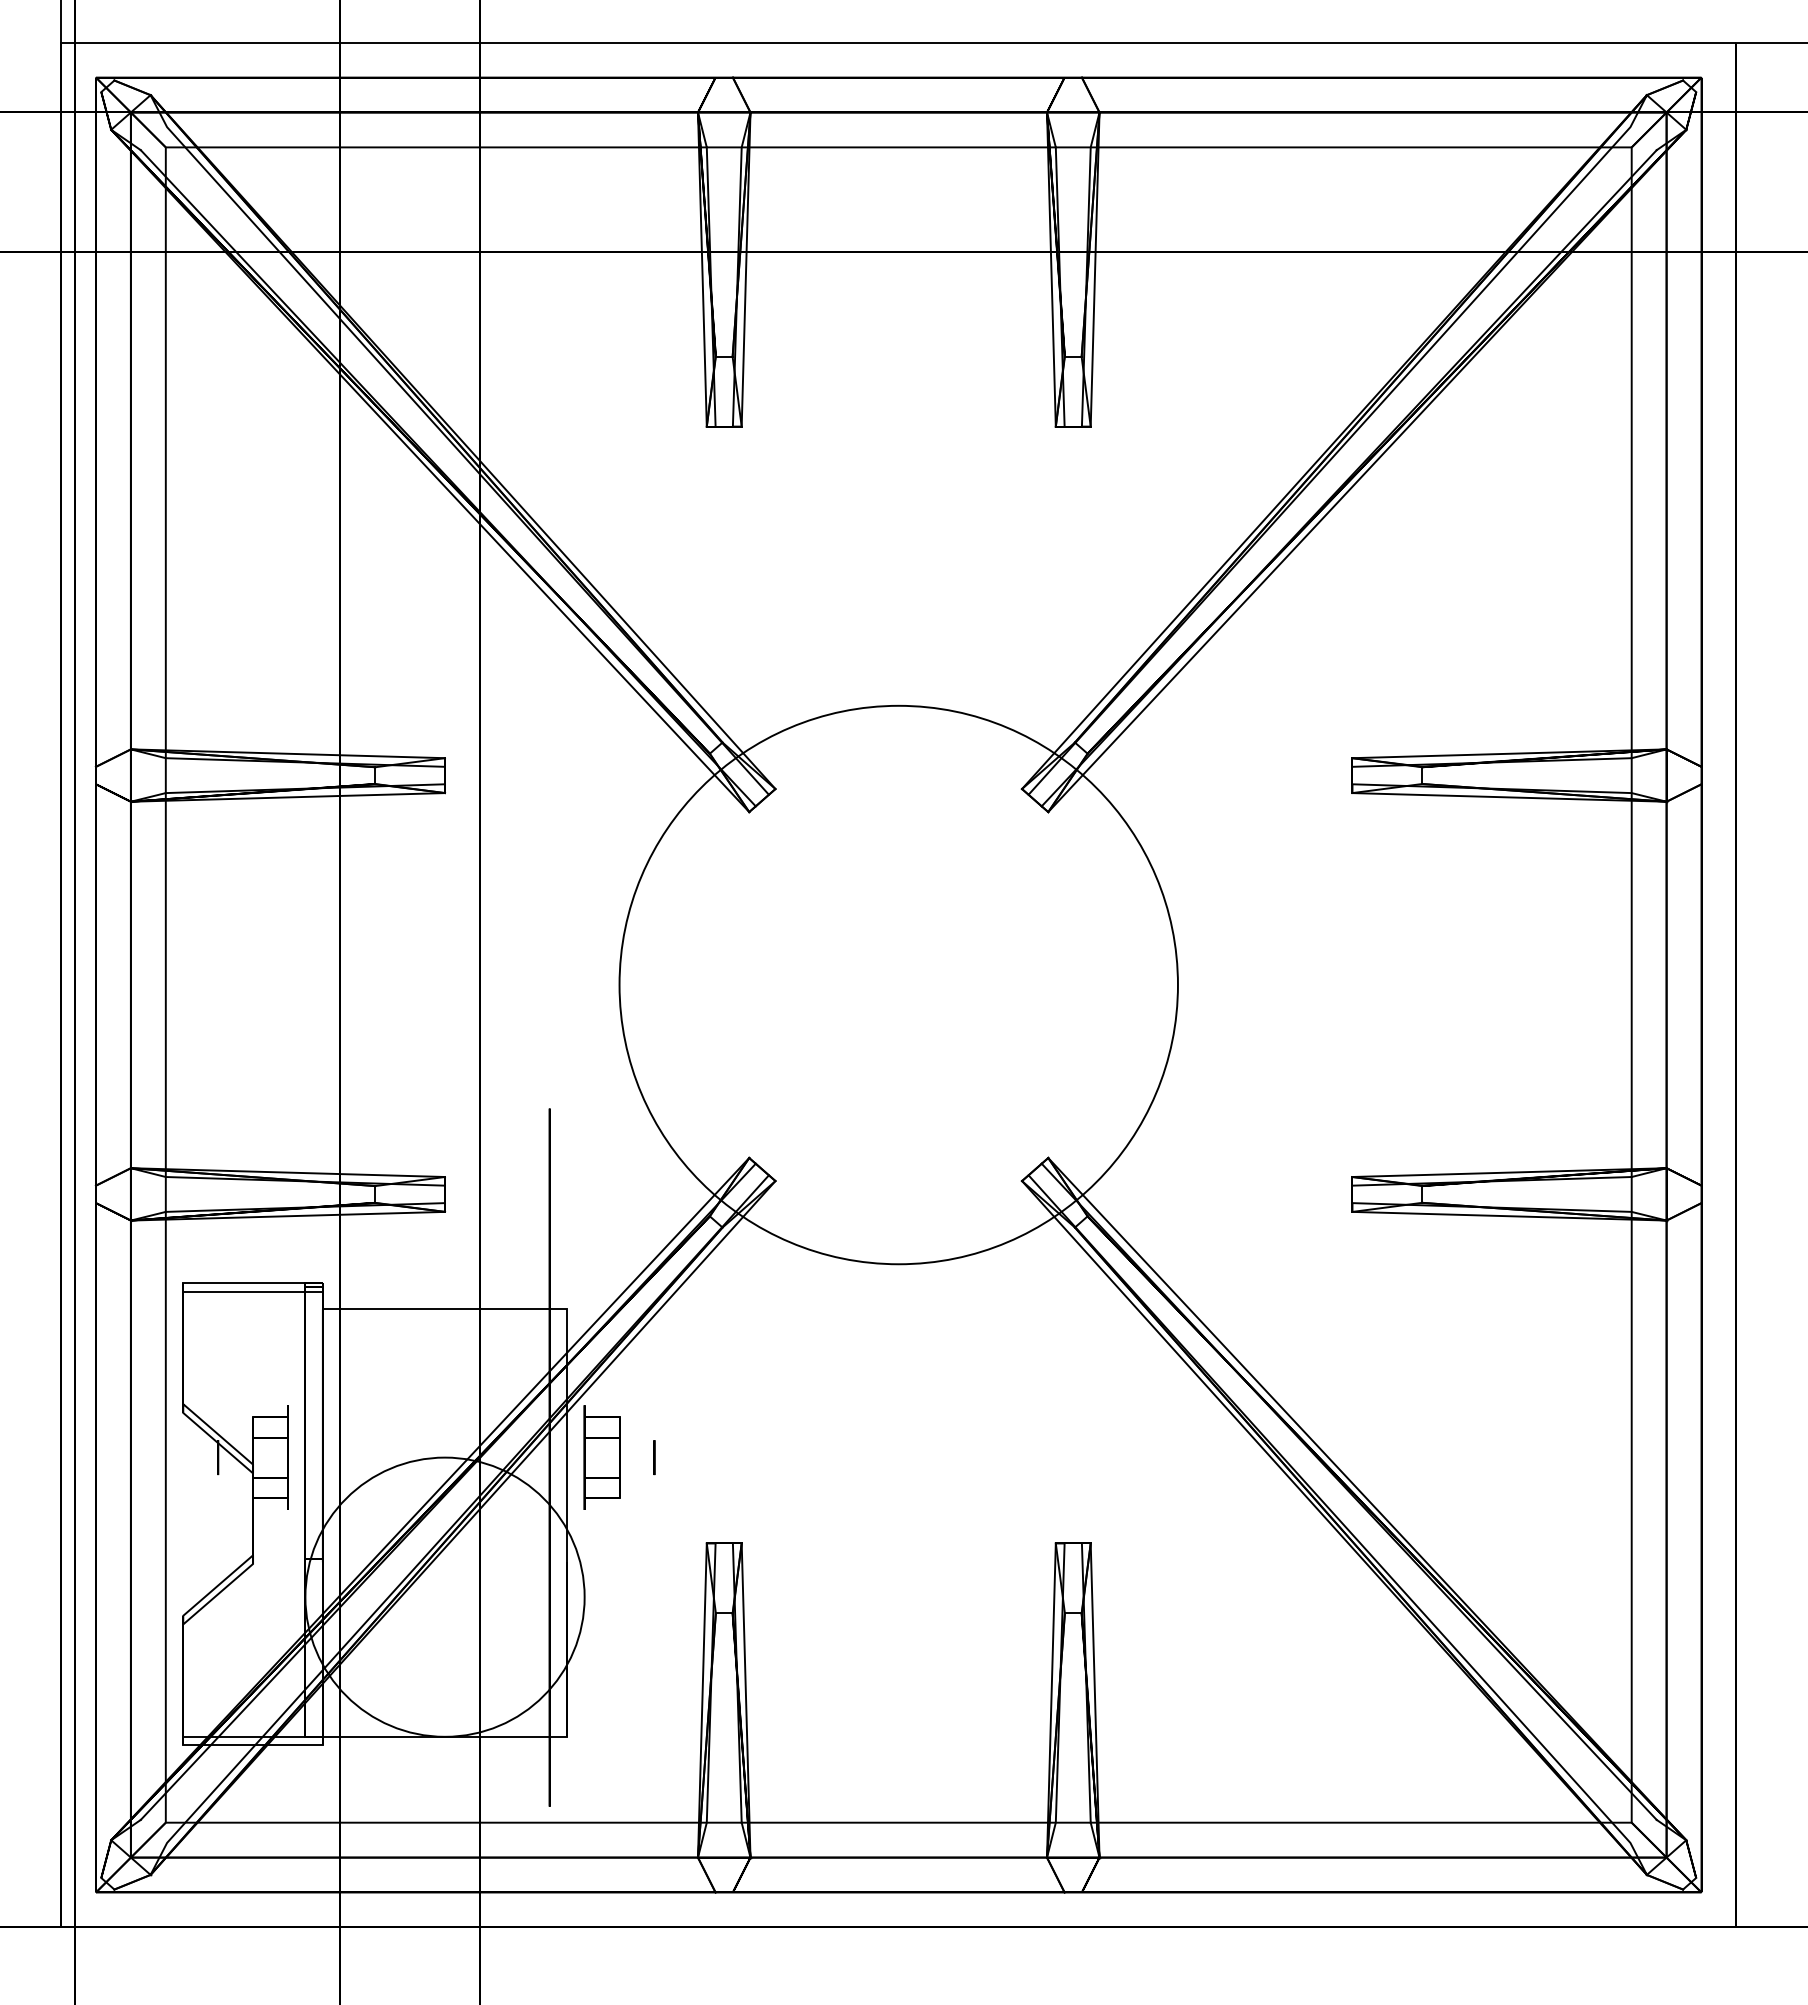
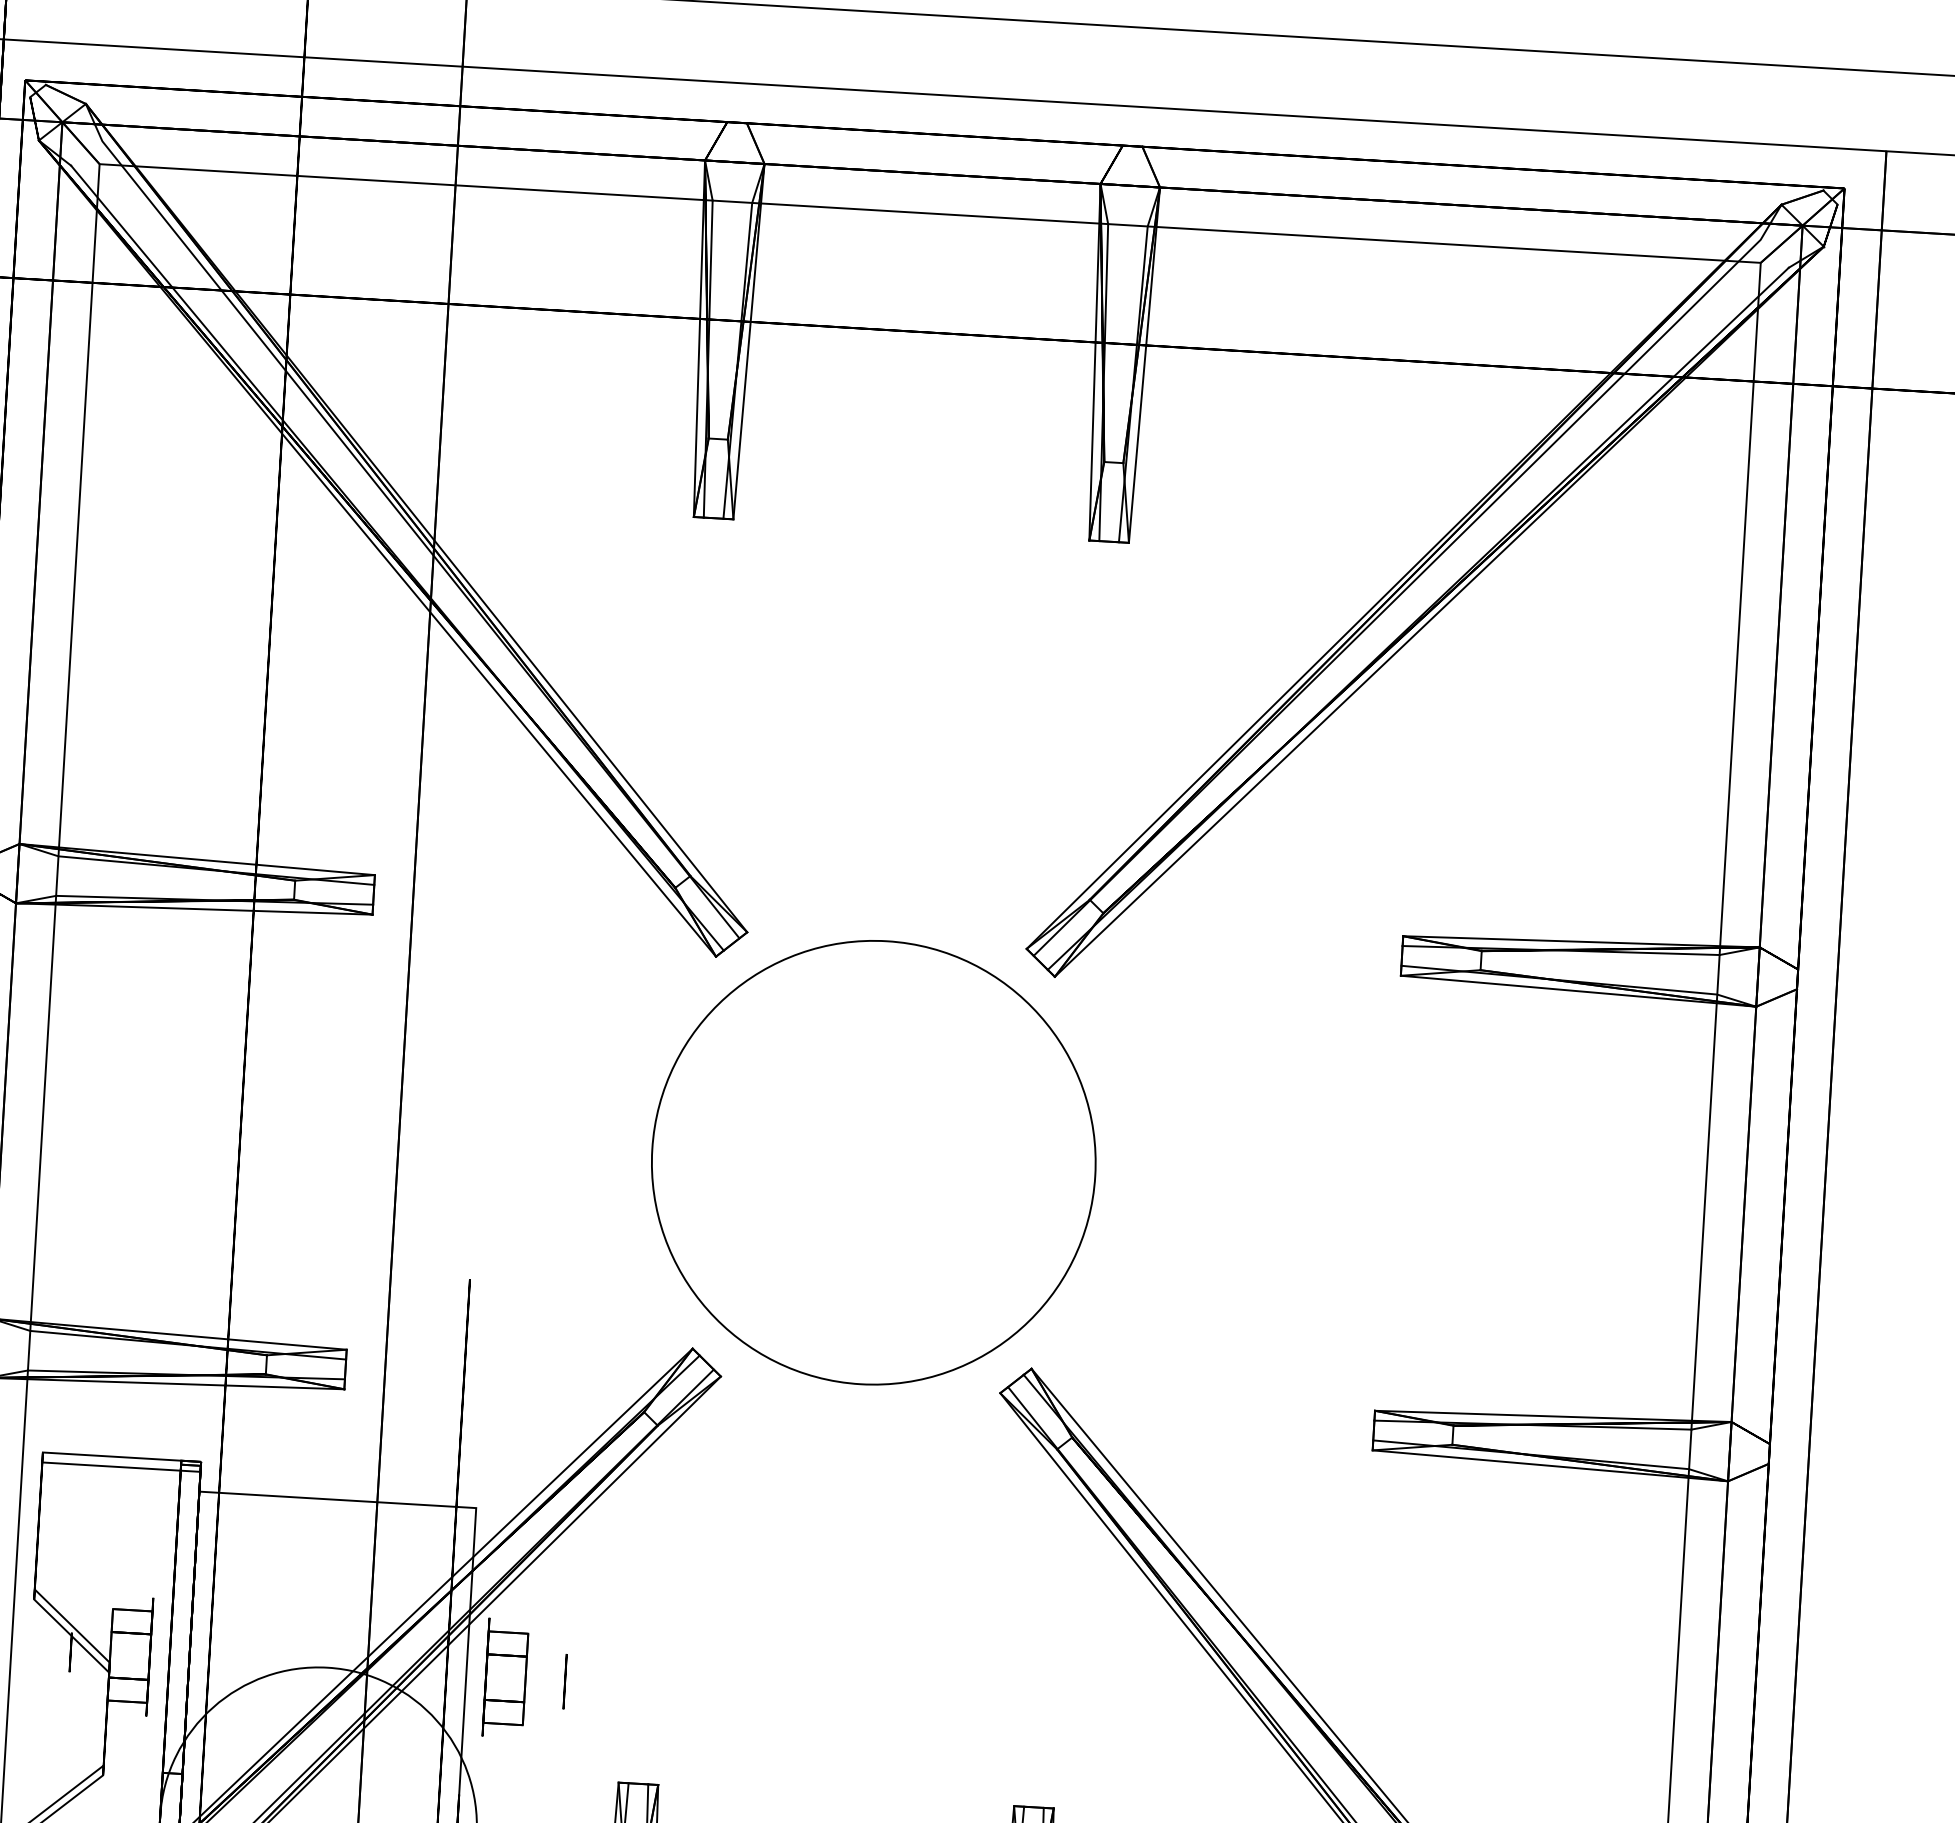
circle: (898, 984) -> (873, 1162), size x0.7
circle: (654, 1457) -> (565, 1681), size x1.4

